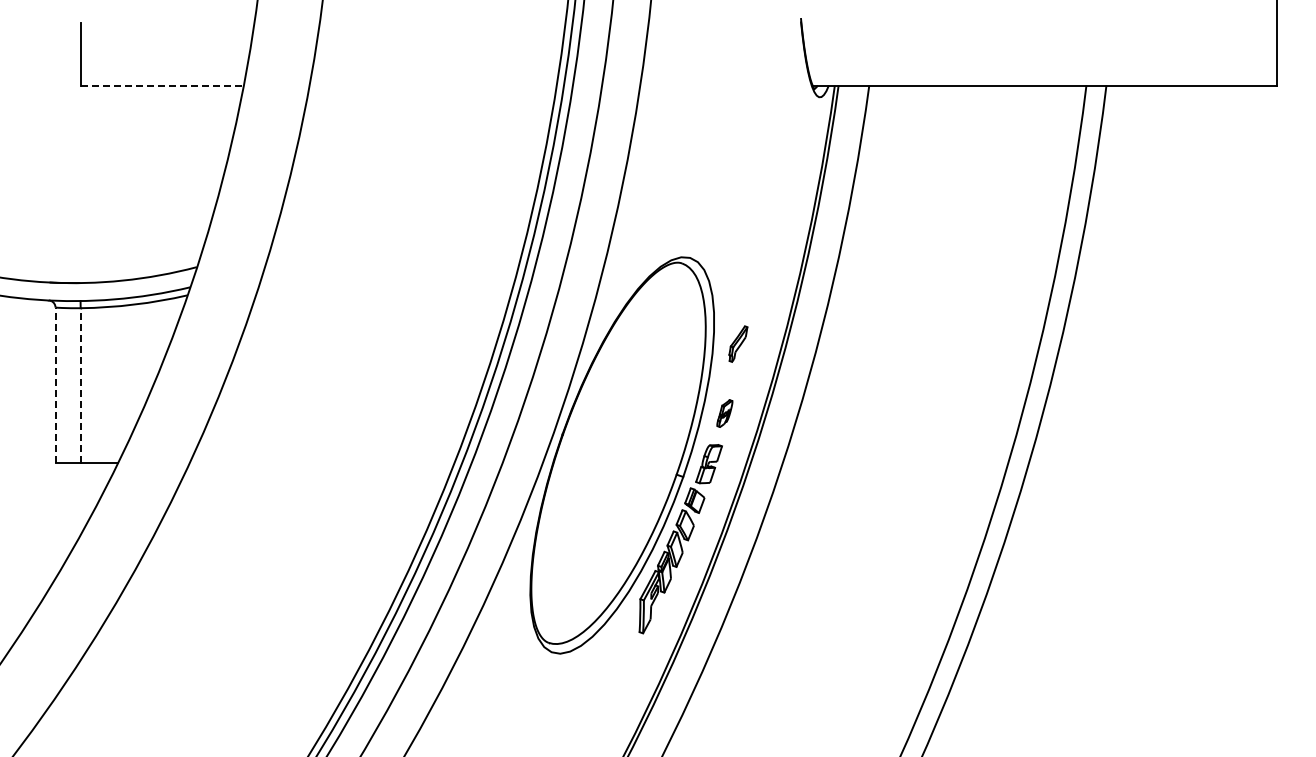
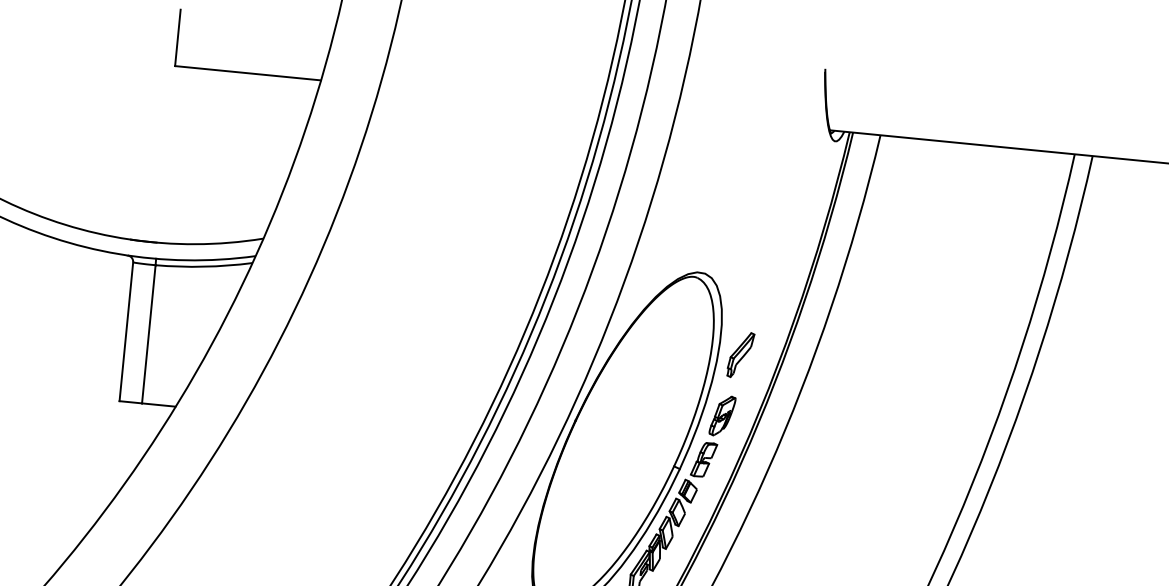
line: (162, 85) -> (248, 73), dashed -> solid
part: (738, 343) -> (740, 354), size x1.43
line: (80, 384) -> (148, 333), dashed -> solid
line: (55, 385) -> (126, 332), dashed -> solid
part: (724, 413) -> (722, 415), size x1.67

